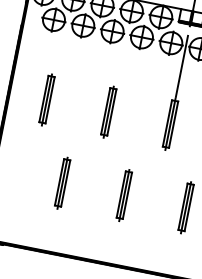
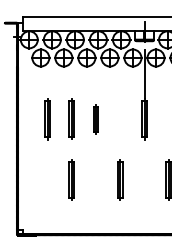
part: (77, 104) -> (71, 118), added
part: (108, 112) -> (95, 119), size x0.7

